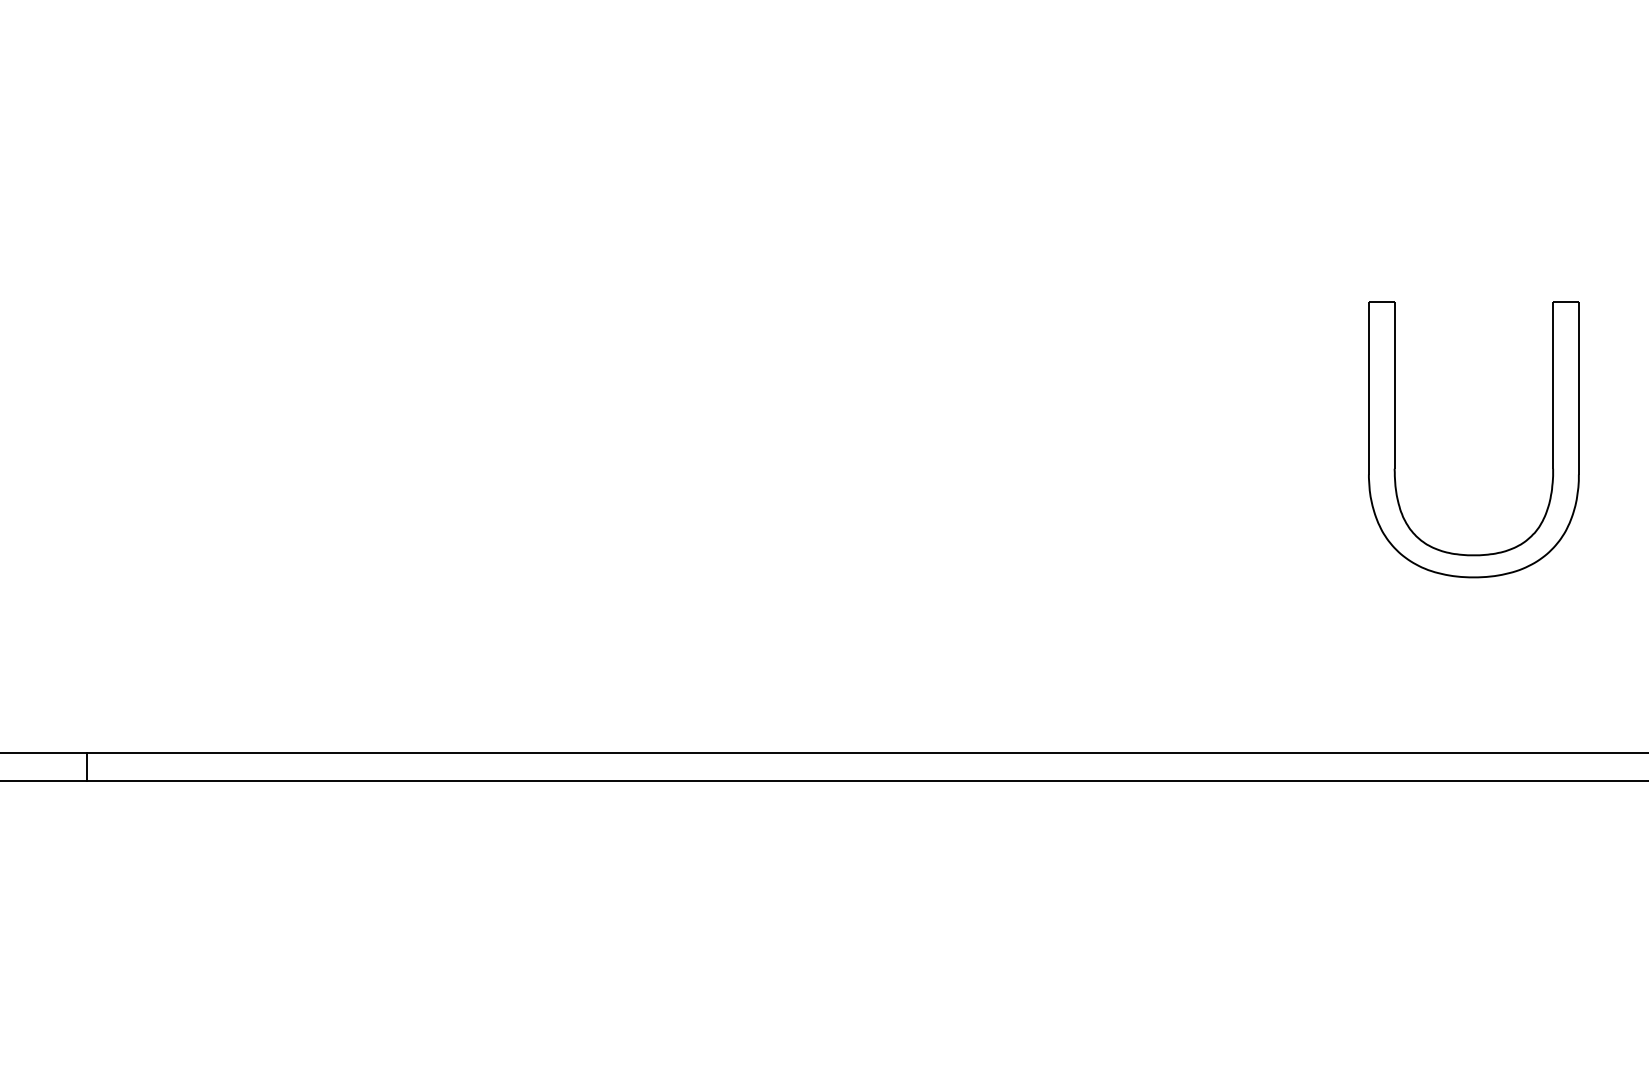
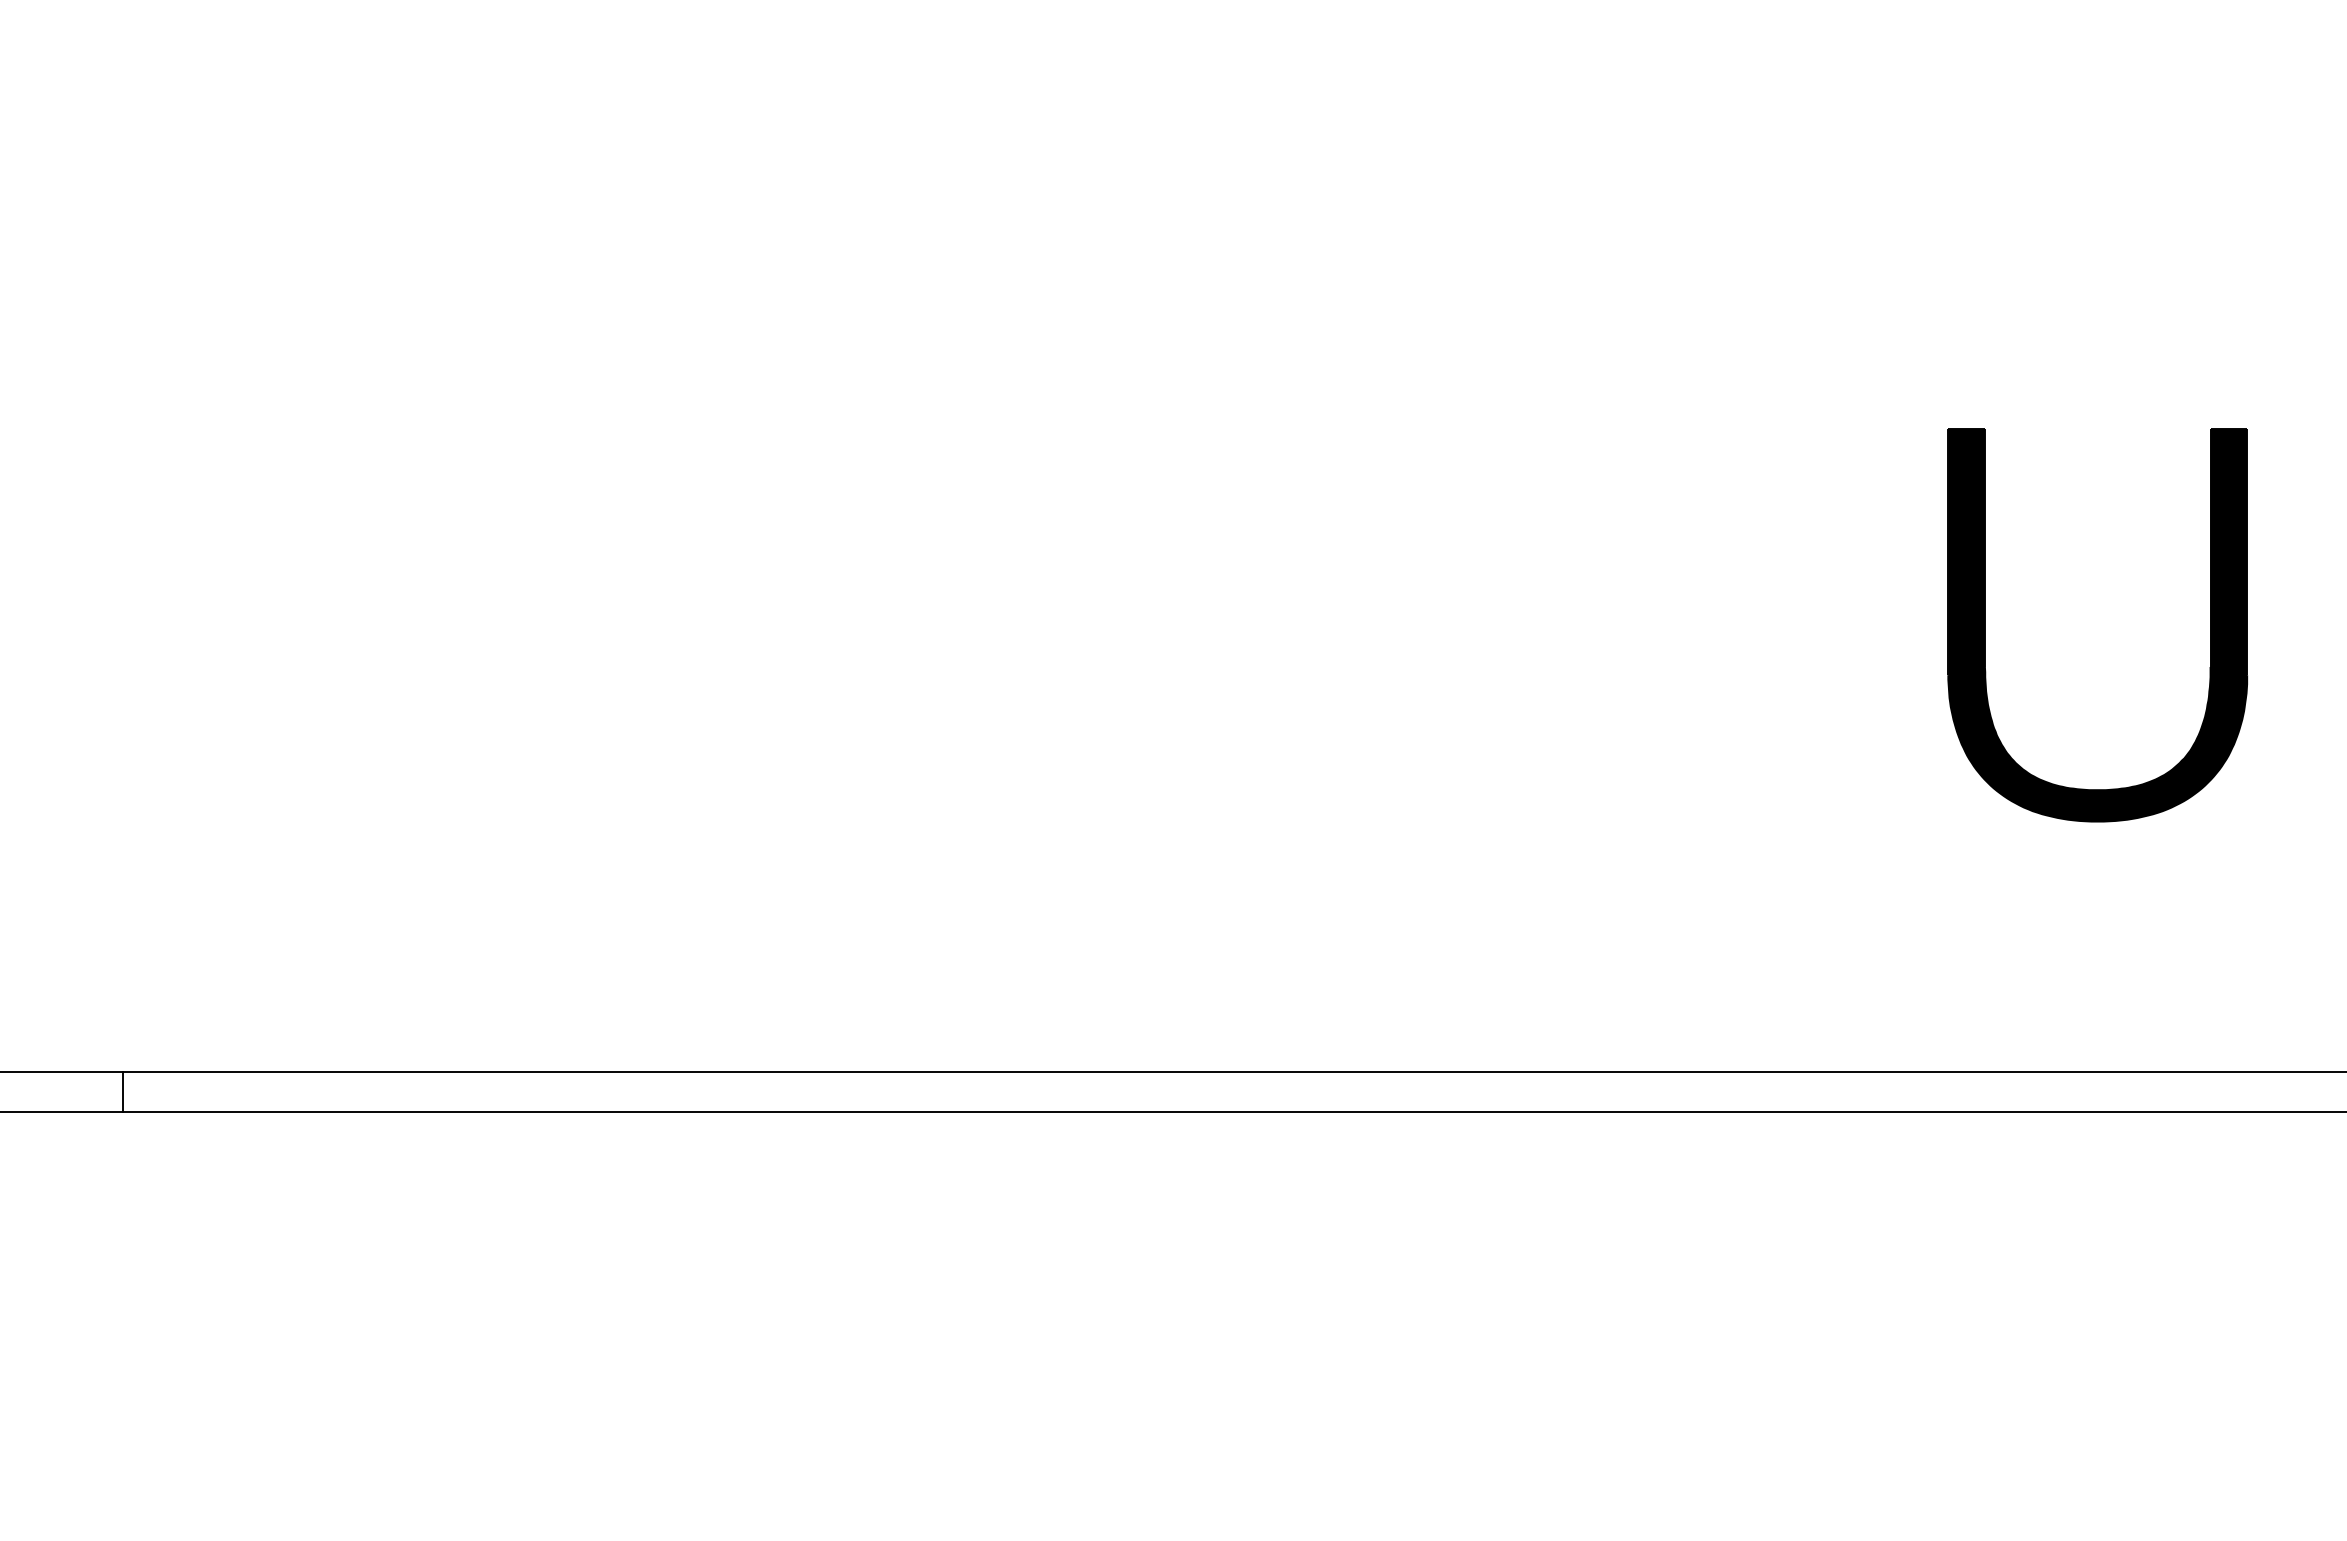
fill: (1473, 439) -> (2097, 625), added

